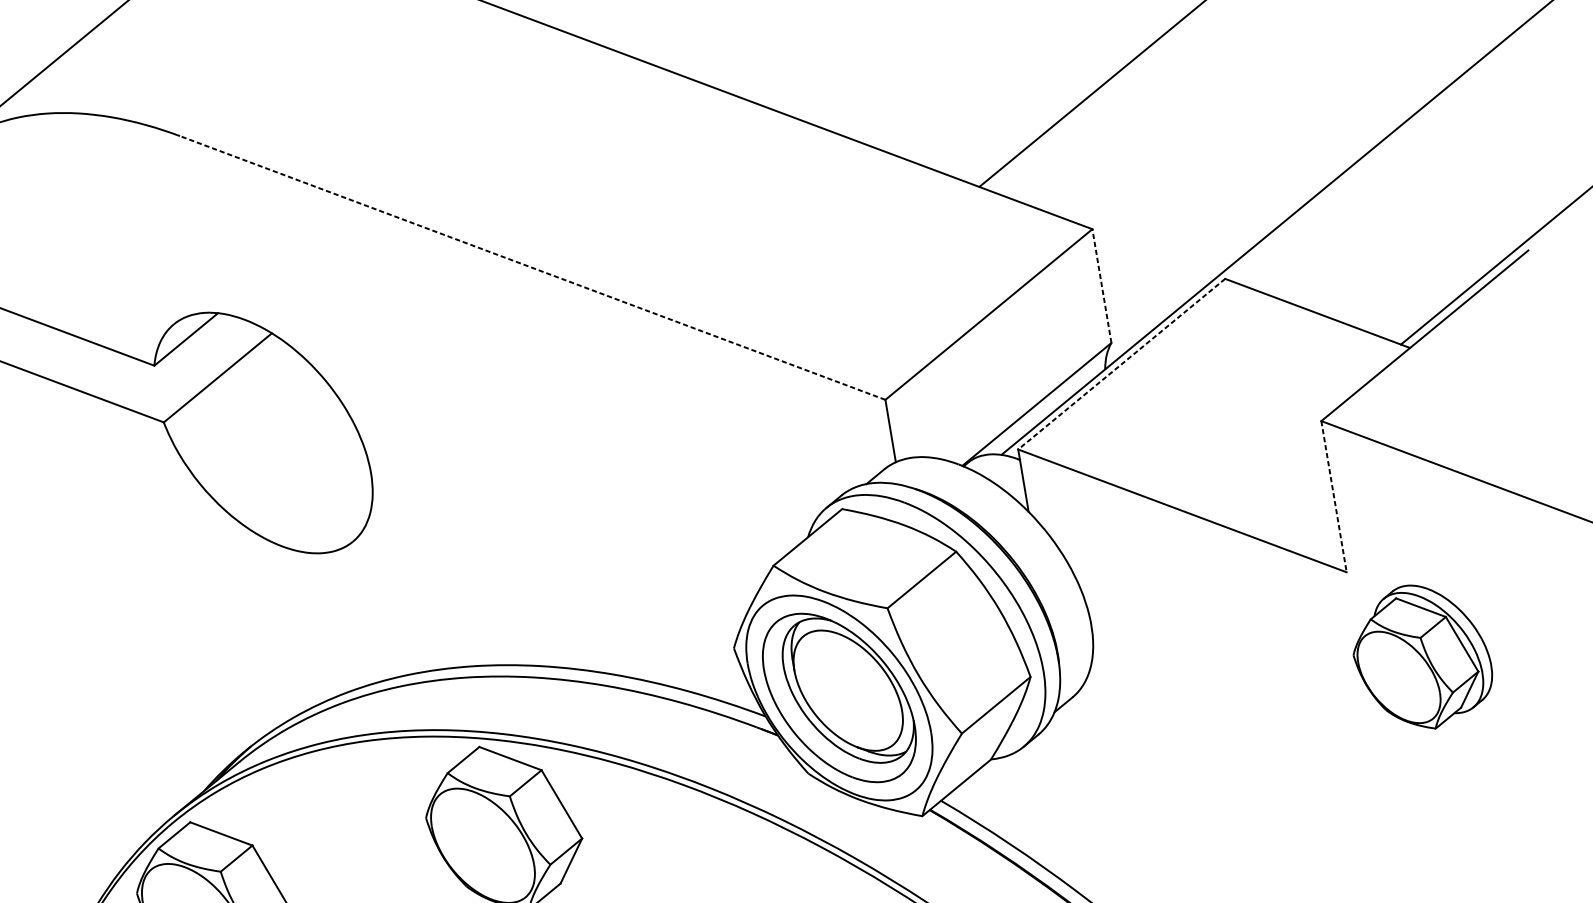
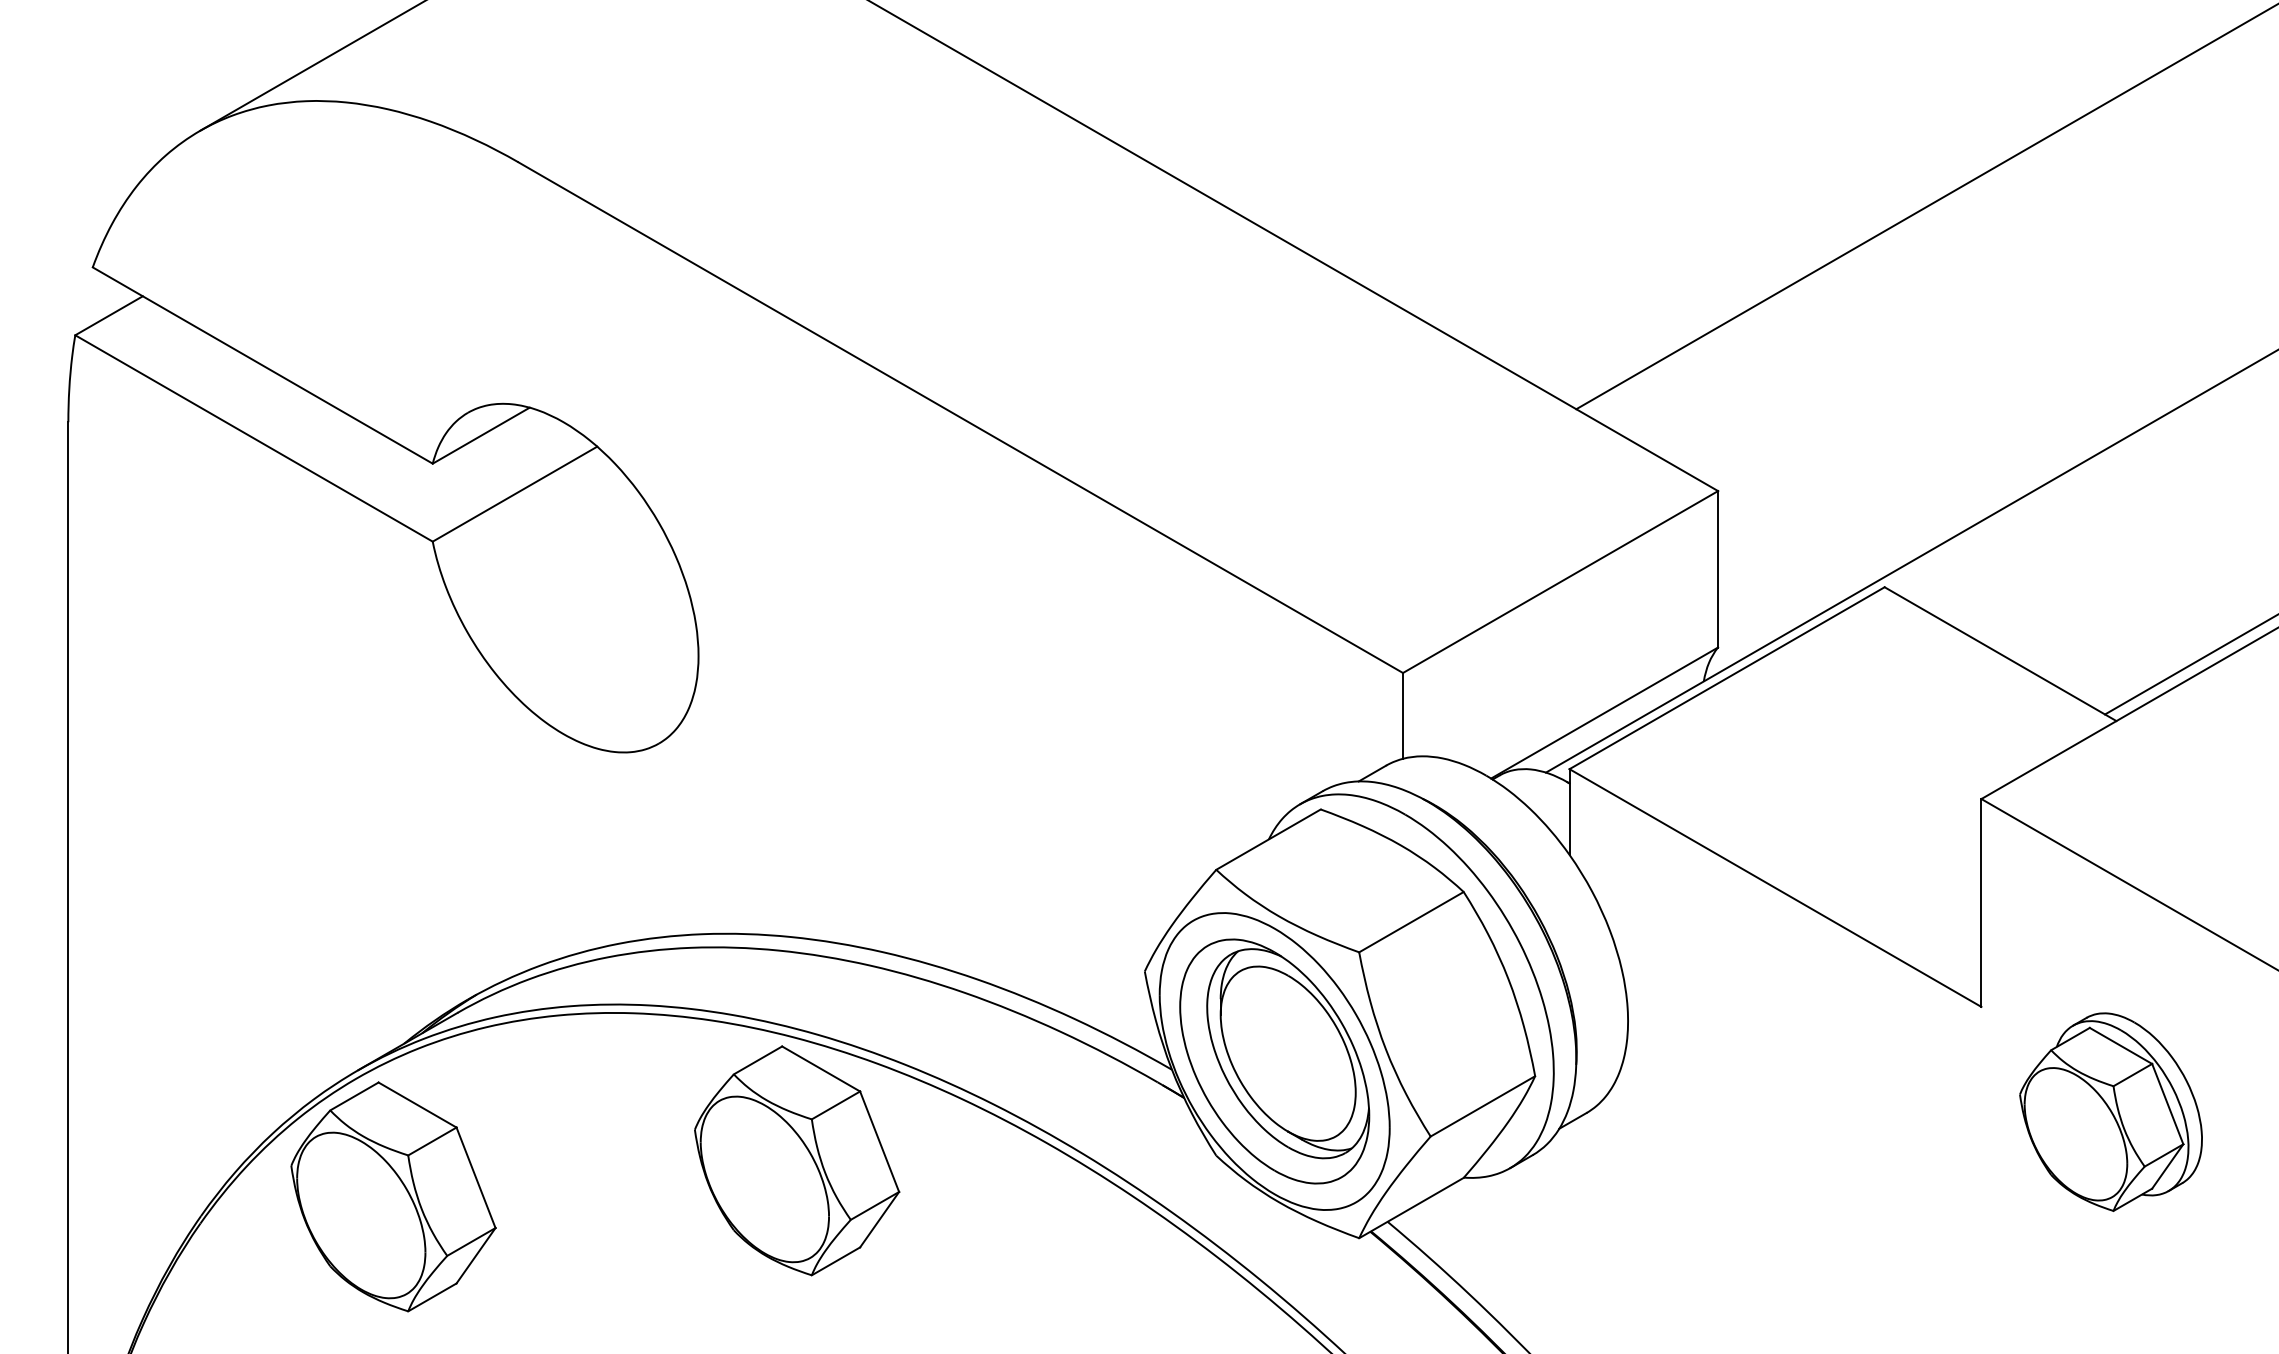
line: (532, 267) -> (960, 417), dashed -> solid
line: (1102, 285) -> (1718, 568), dashed -> solid
line: (1122, 364) -> (1727, 678), dashed -> solid
line: (1334, 496) -> (1981, 902), dashed -> solid
part: (1421, 656) -> (2110, 1111), moved

